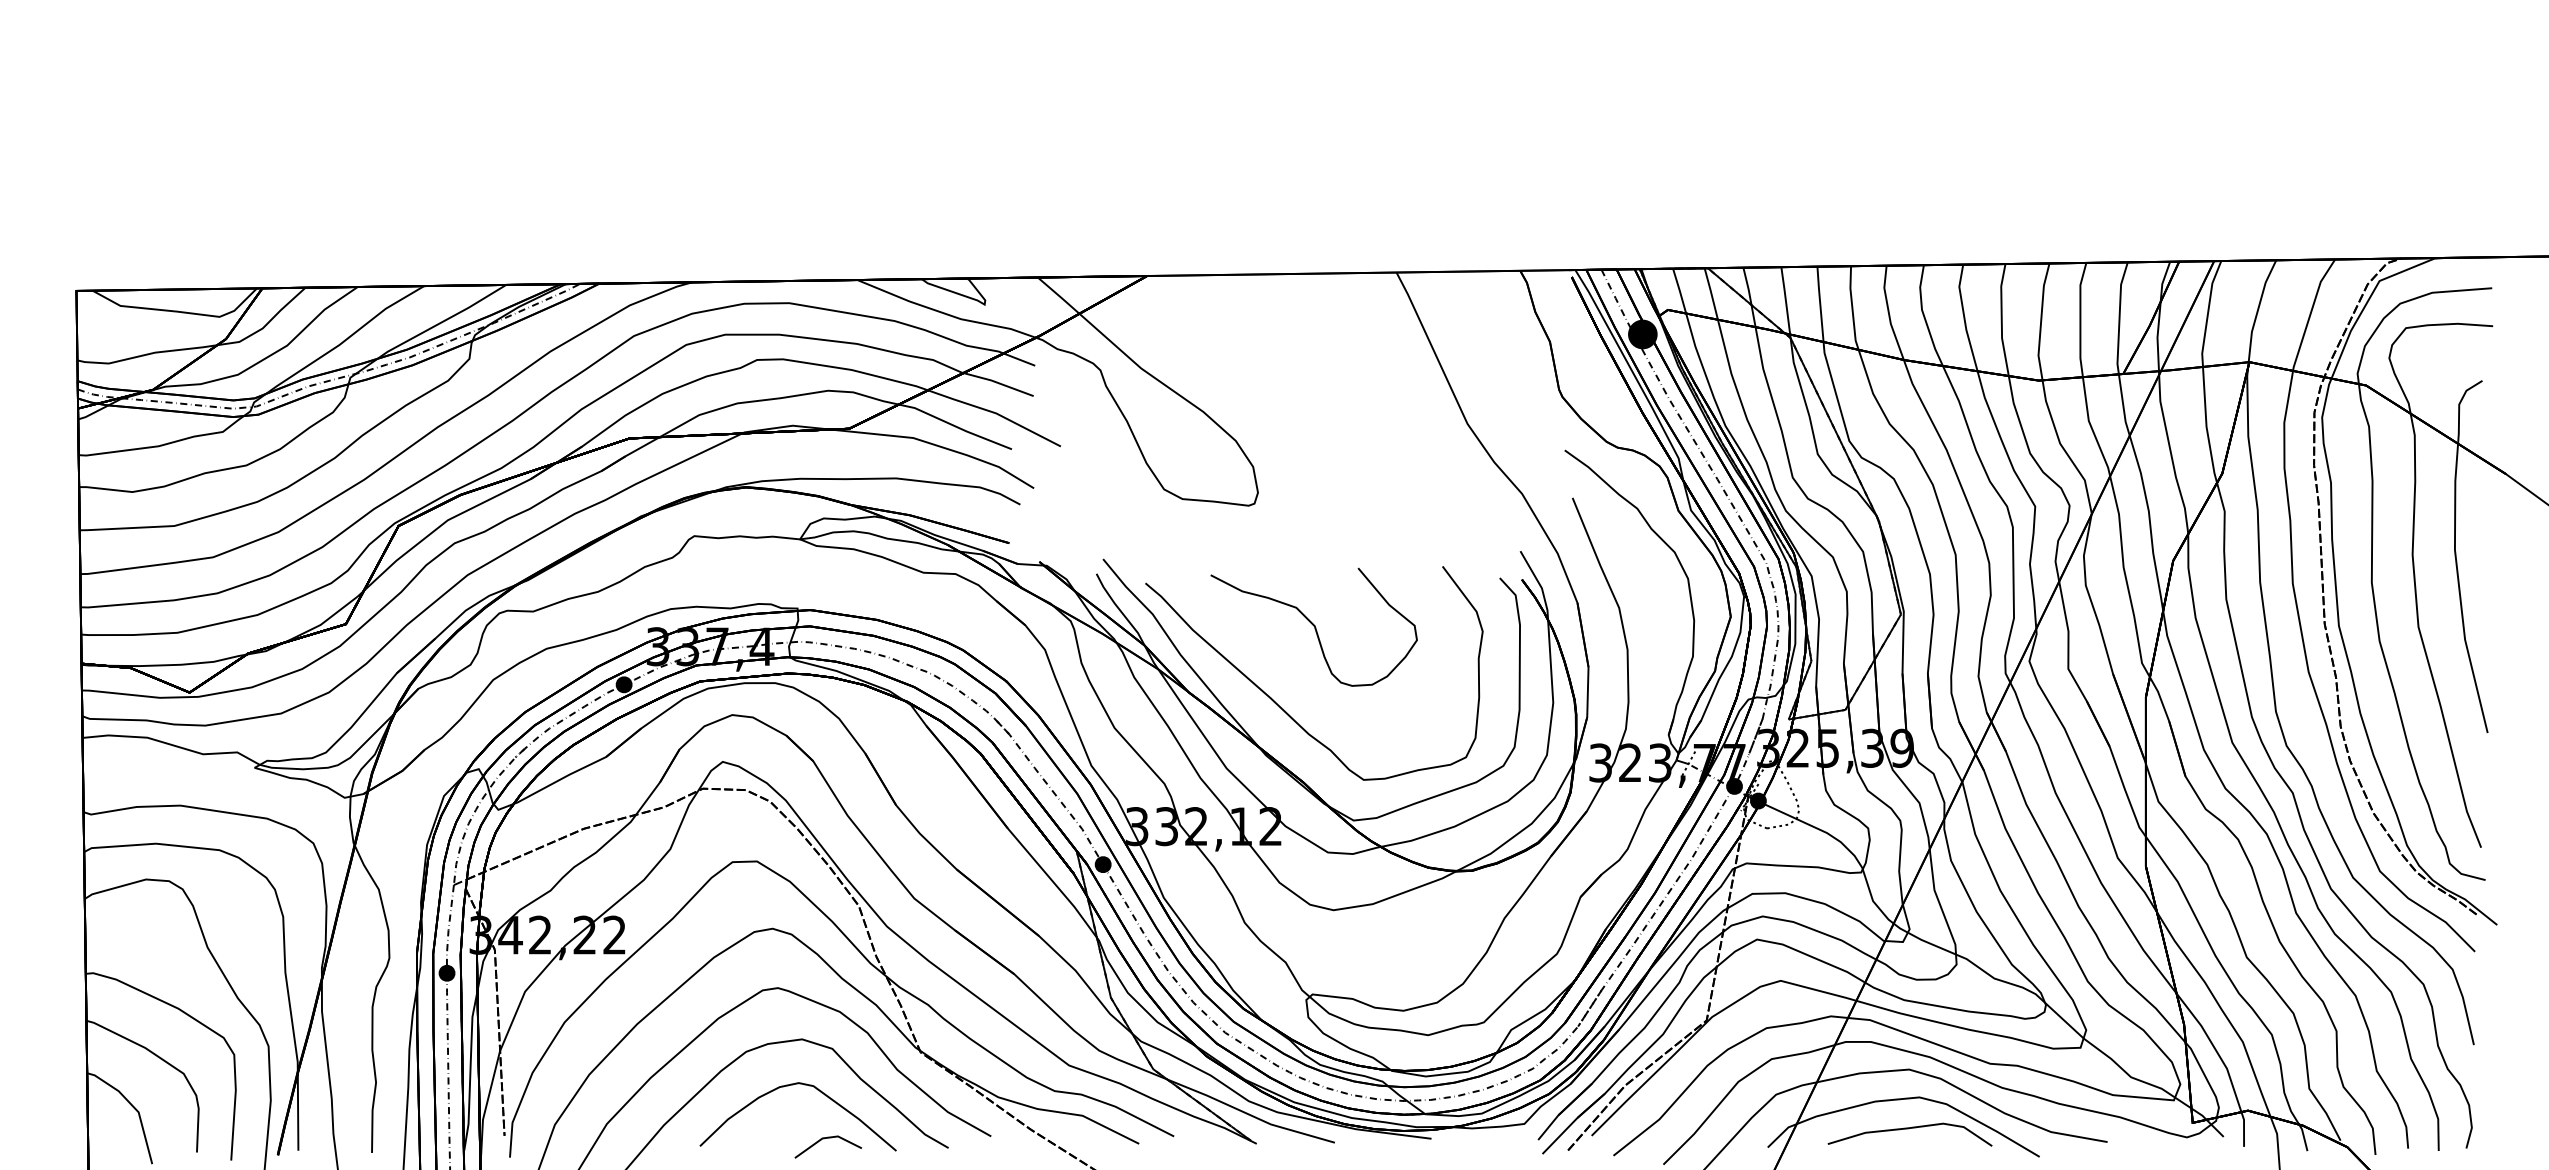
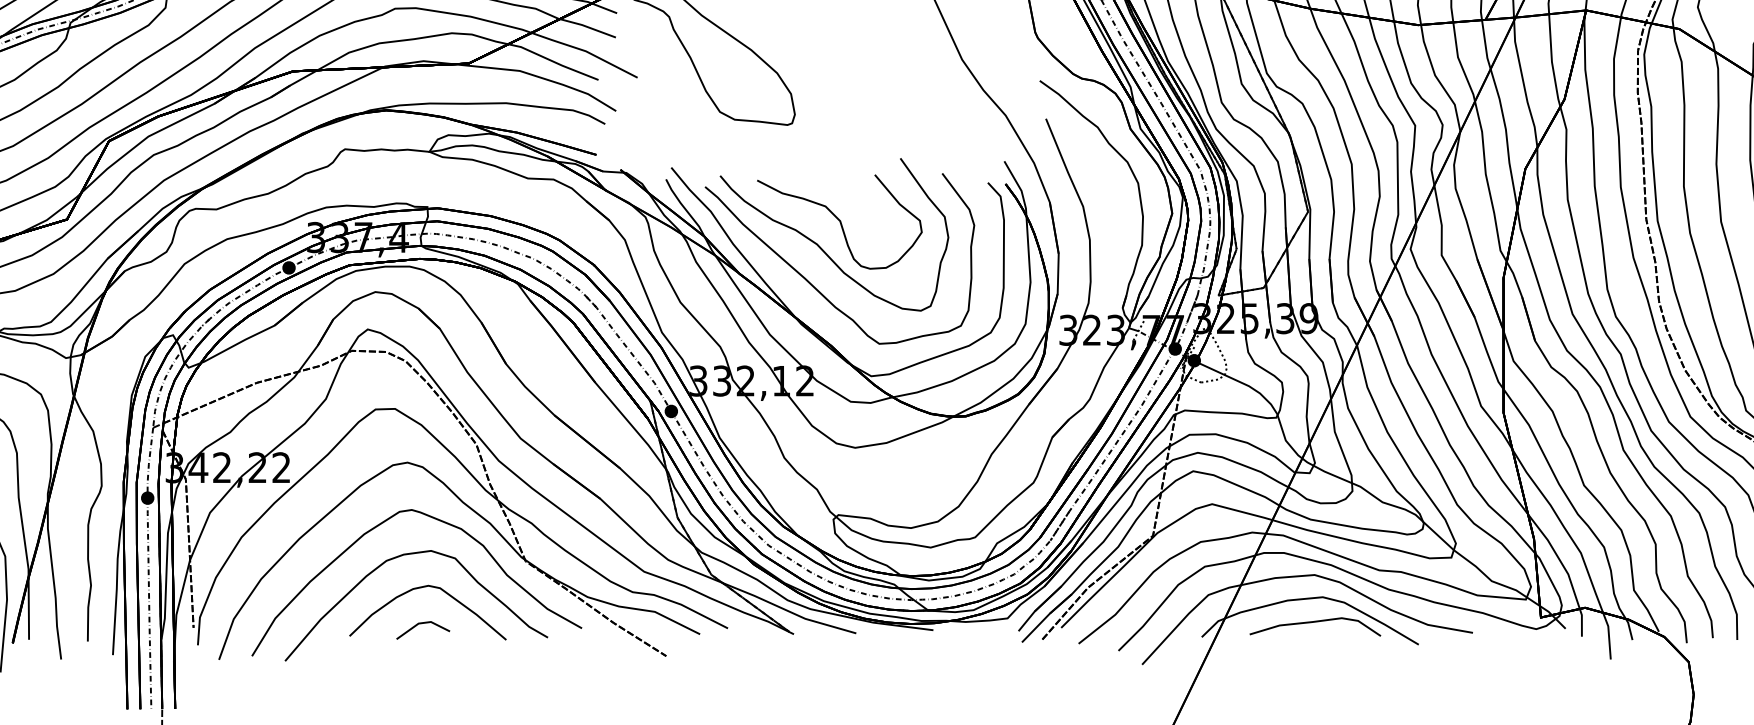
curve: (1291, 659) -> (821, 247), added
line: (824, 1139) -> (420, 624), moved

